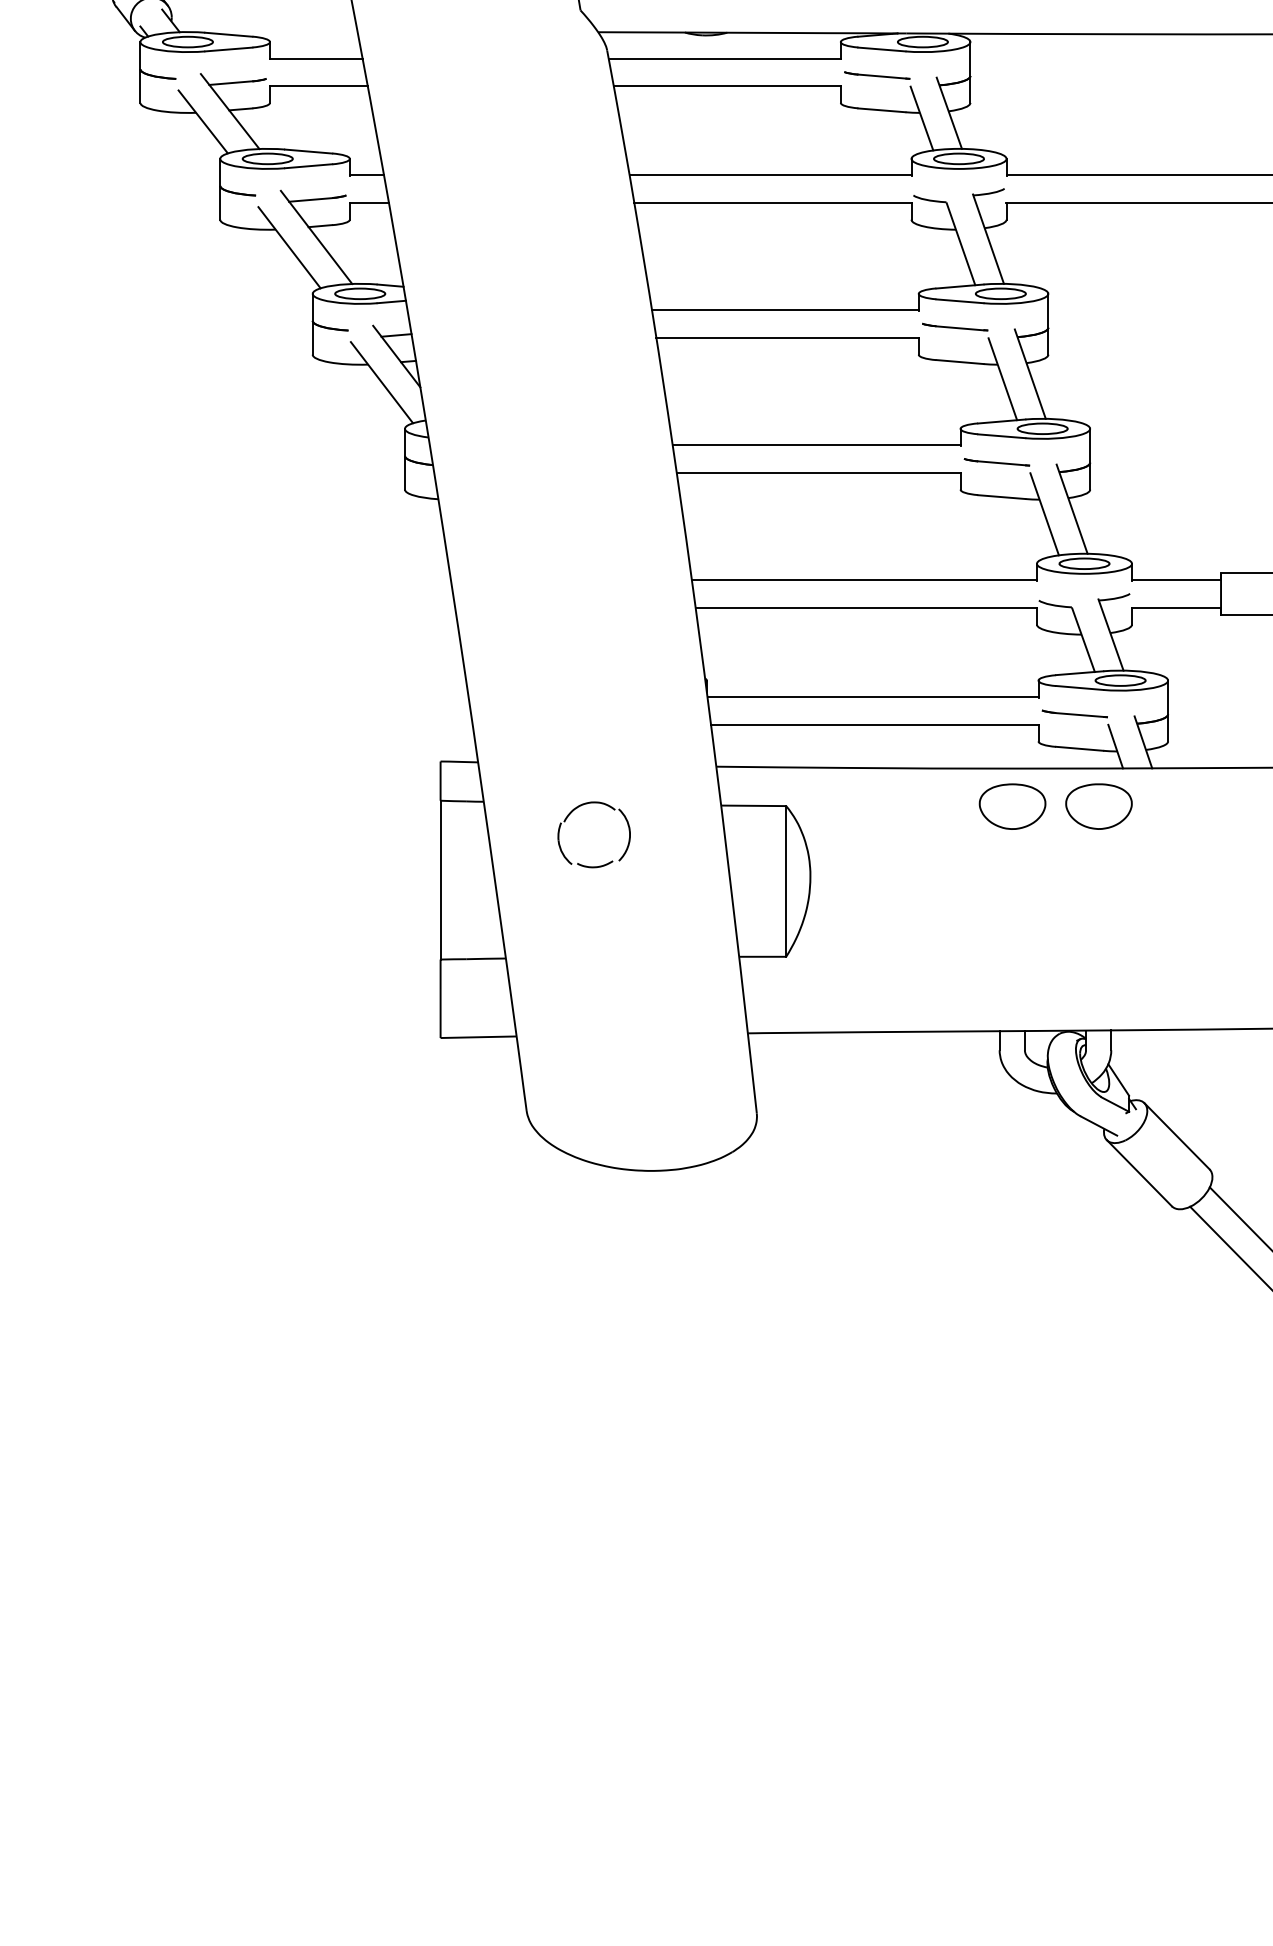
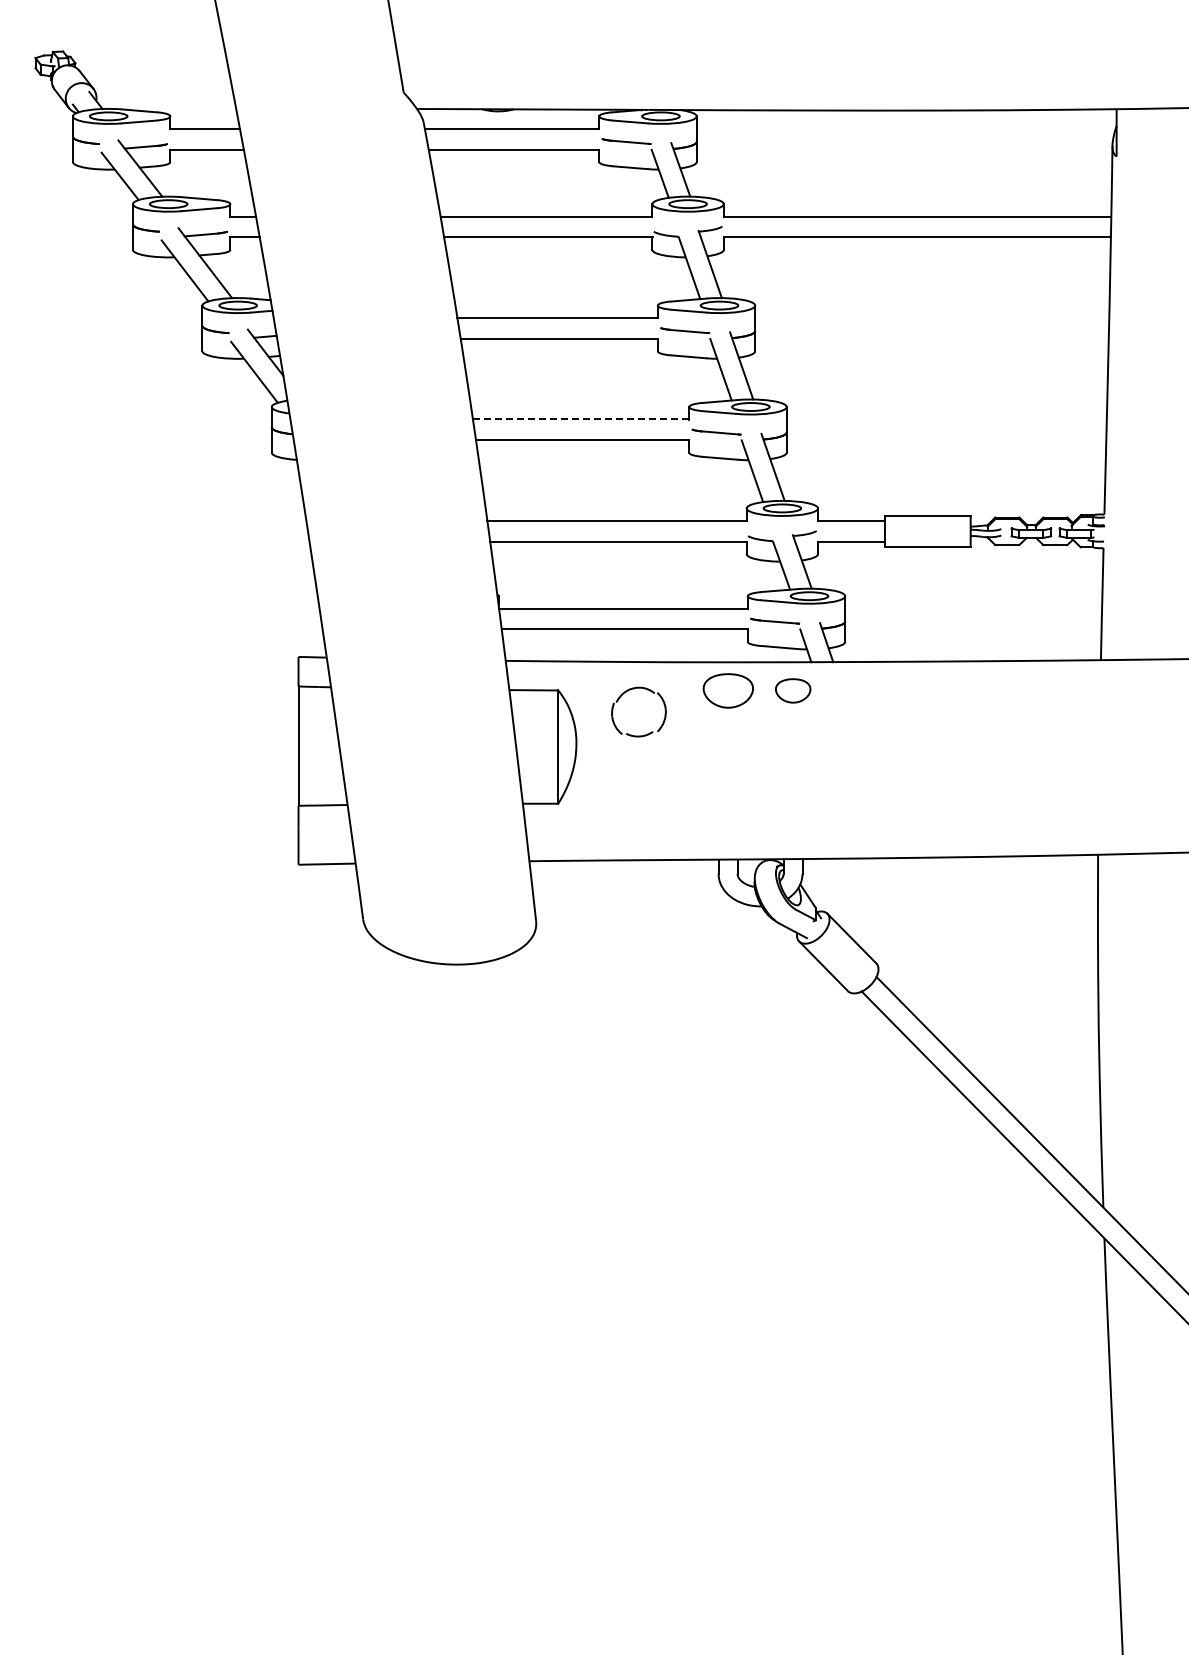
line: (815, 445) -> (580, 419), solid -> dashed
part: (1097, 806) -> (792, 690), size x0.7
part: (576, 810) -> (625, 693), moved

